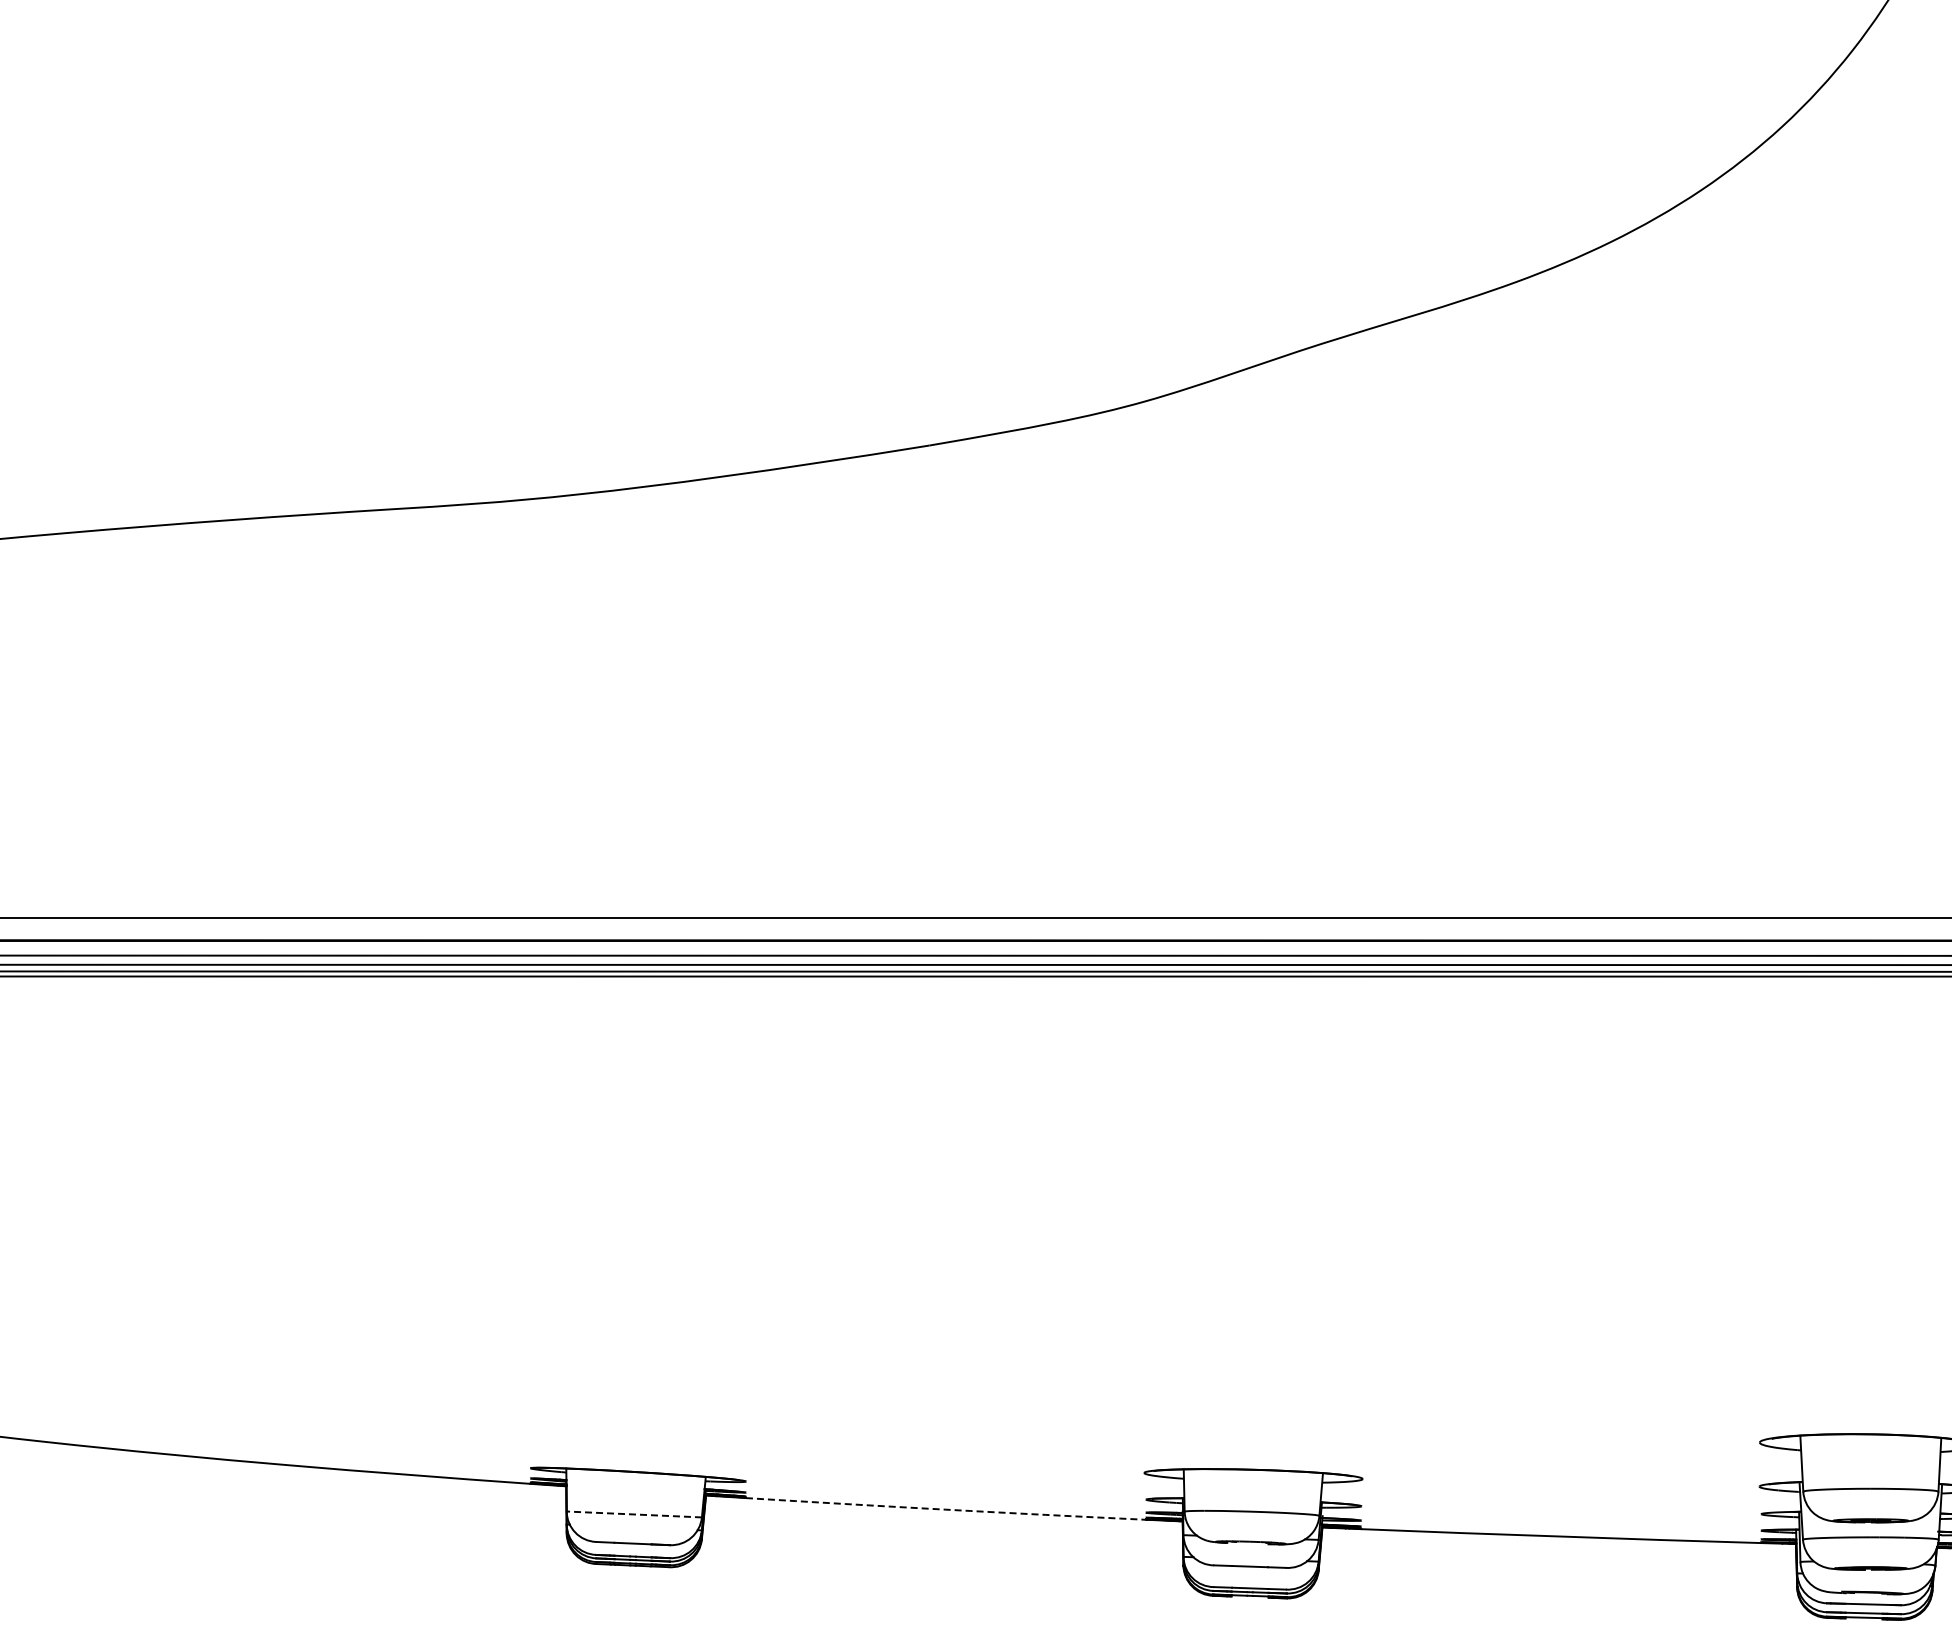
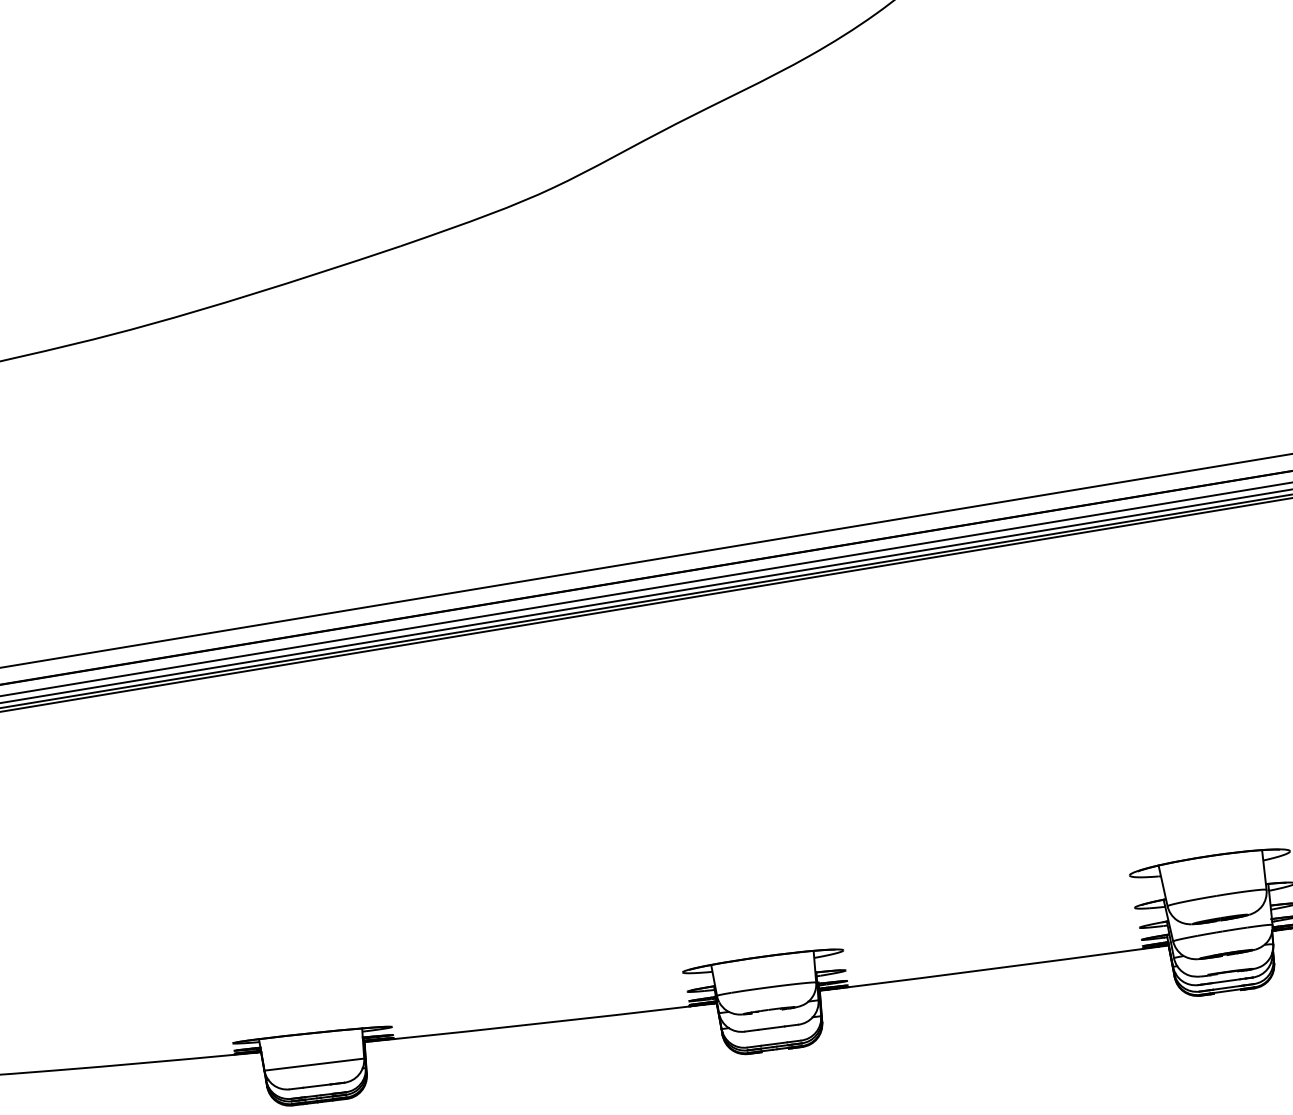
arc: (945, 1509) -> (541, 1023), dashed -> solid
line: (634, 1514) -> (314, 1064), dashed -> solid

